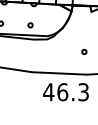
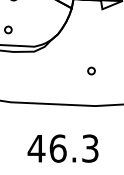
text: (65, 92) -> (62, 149), moved

